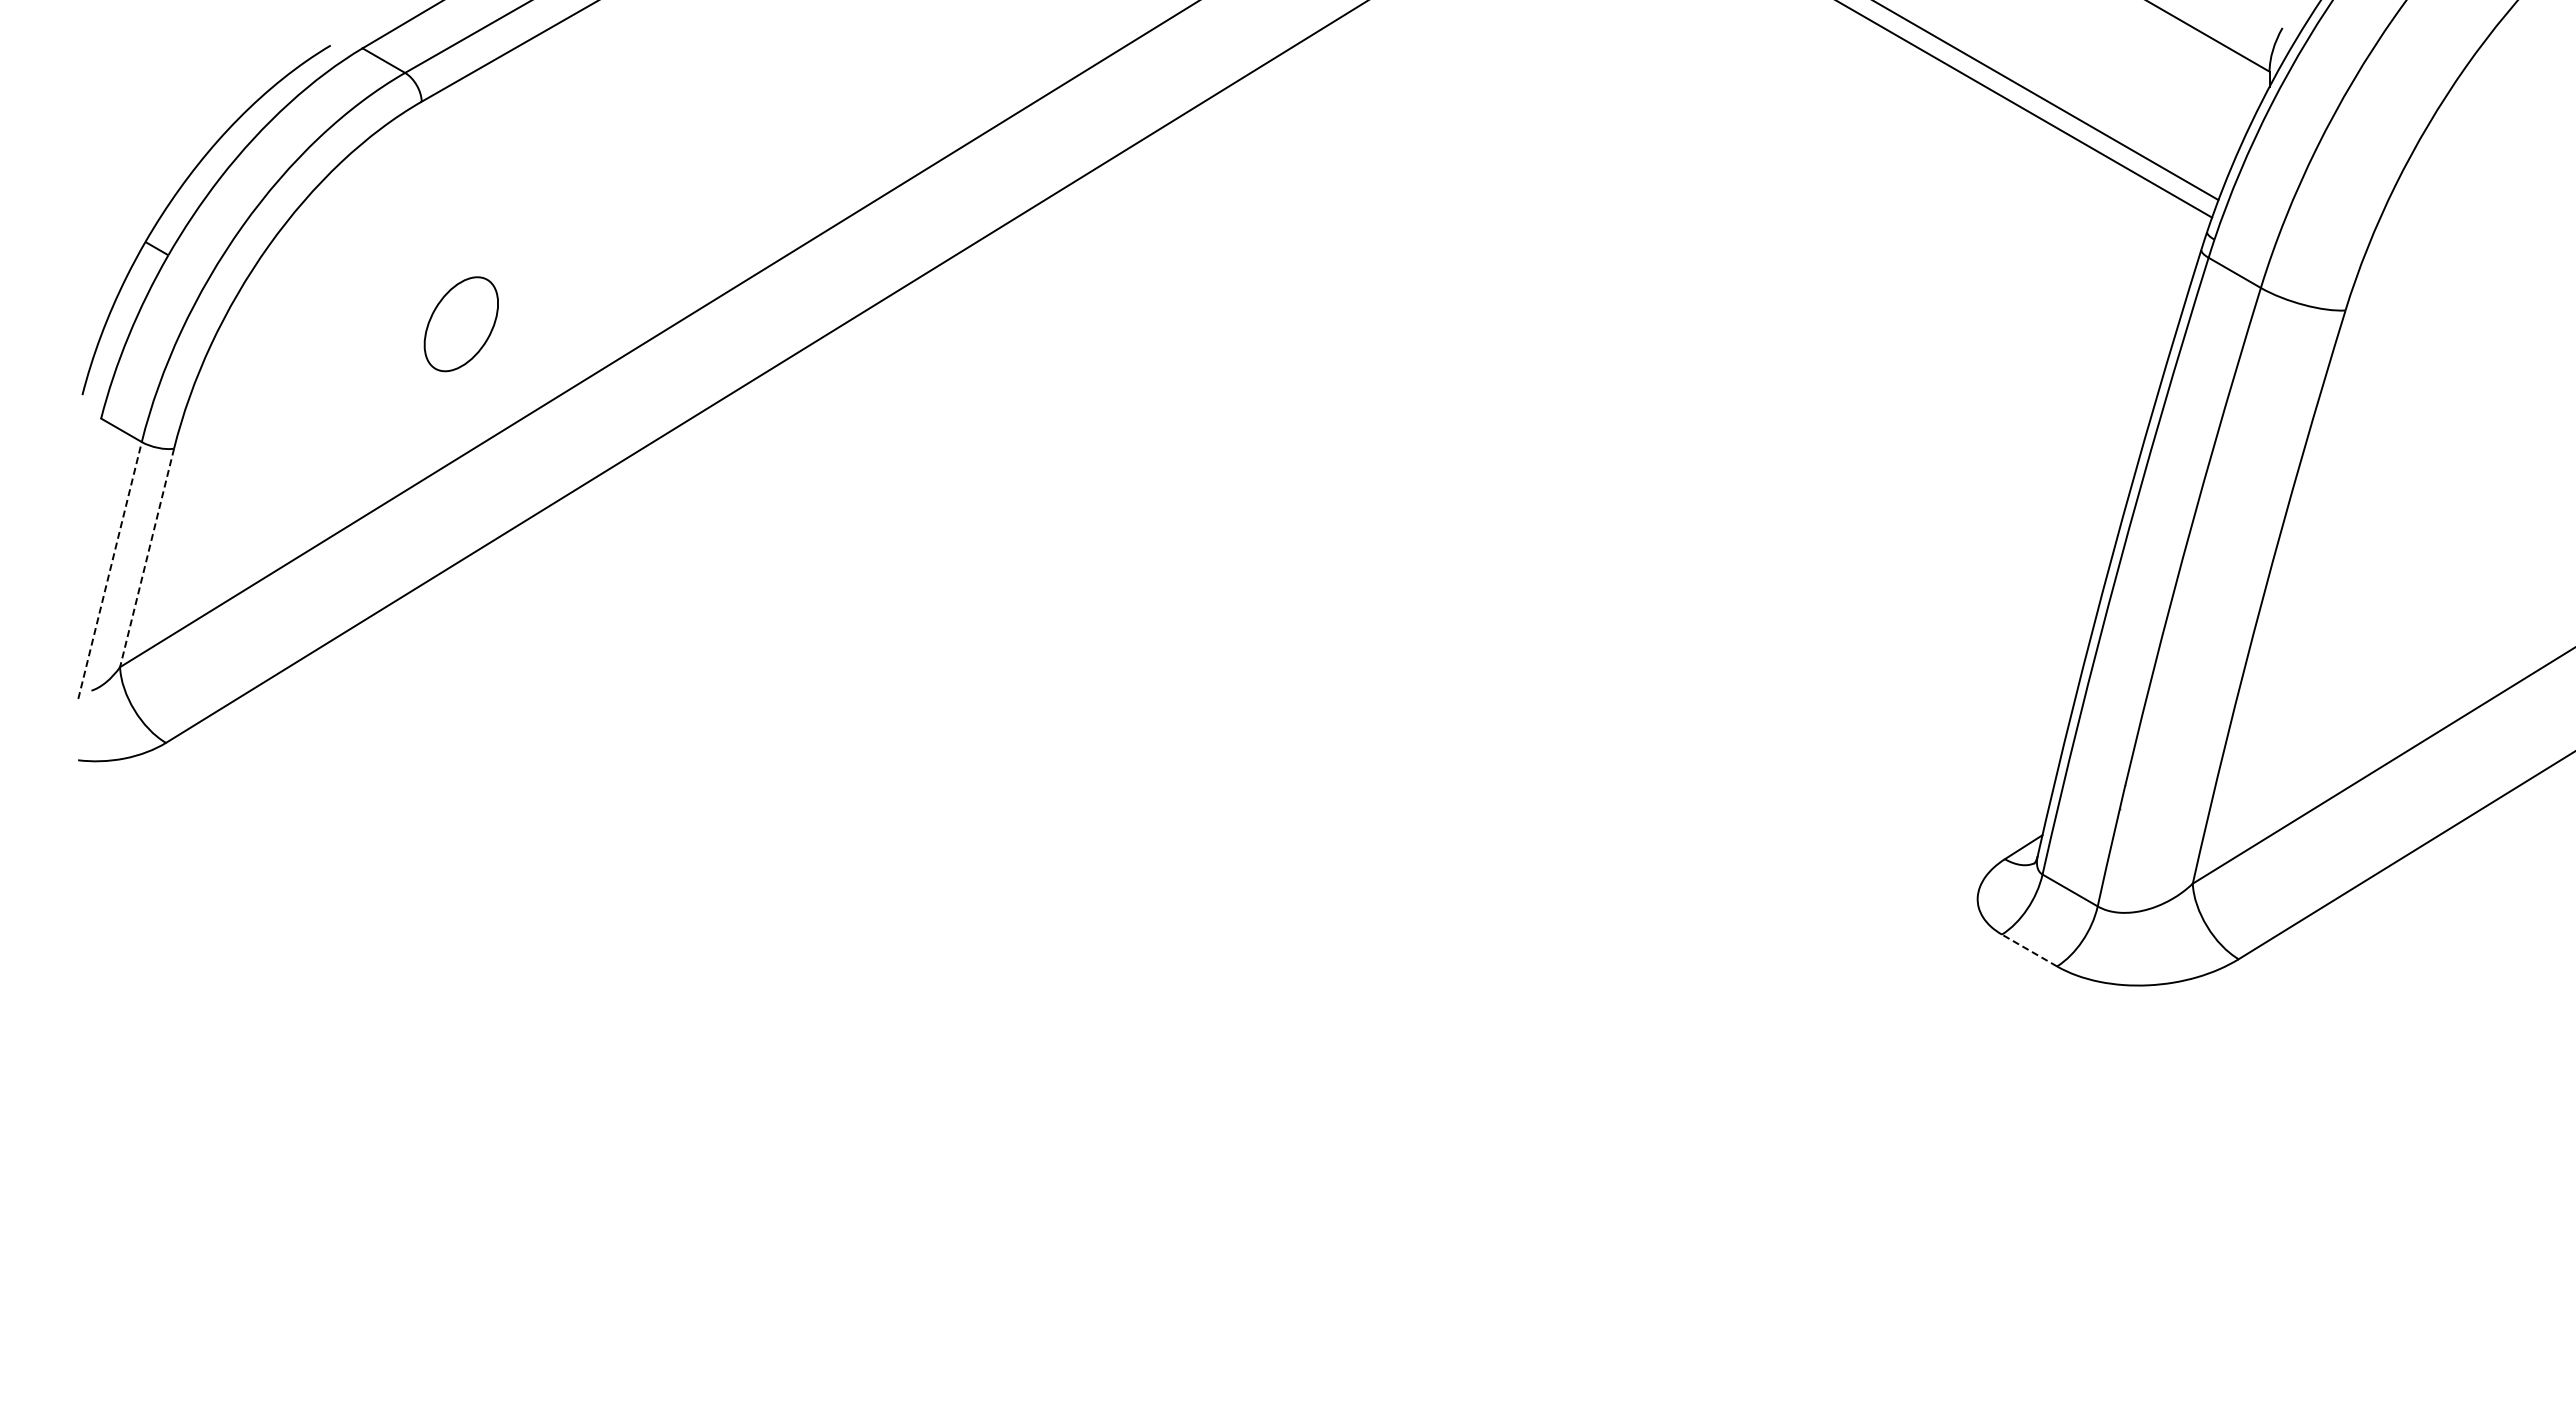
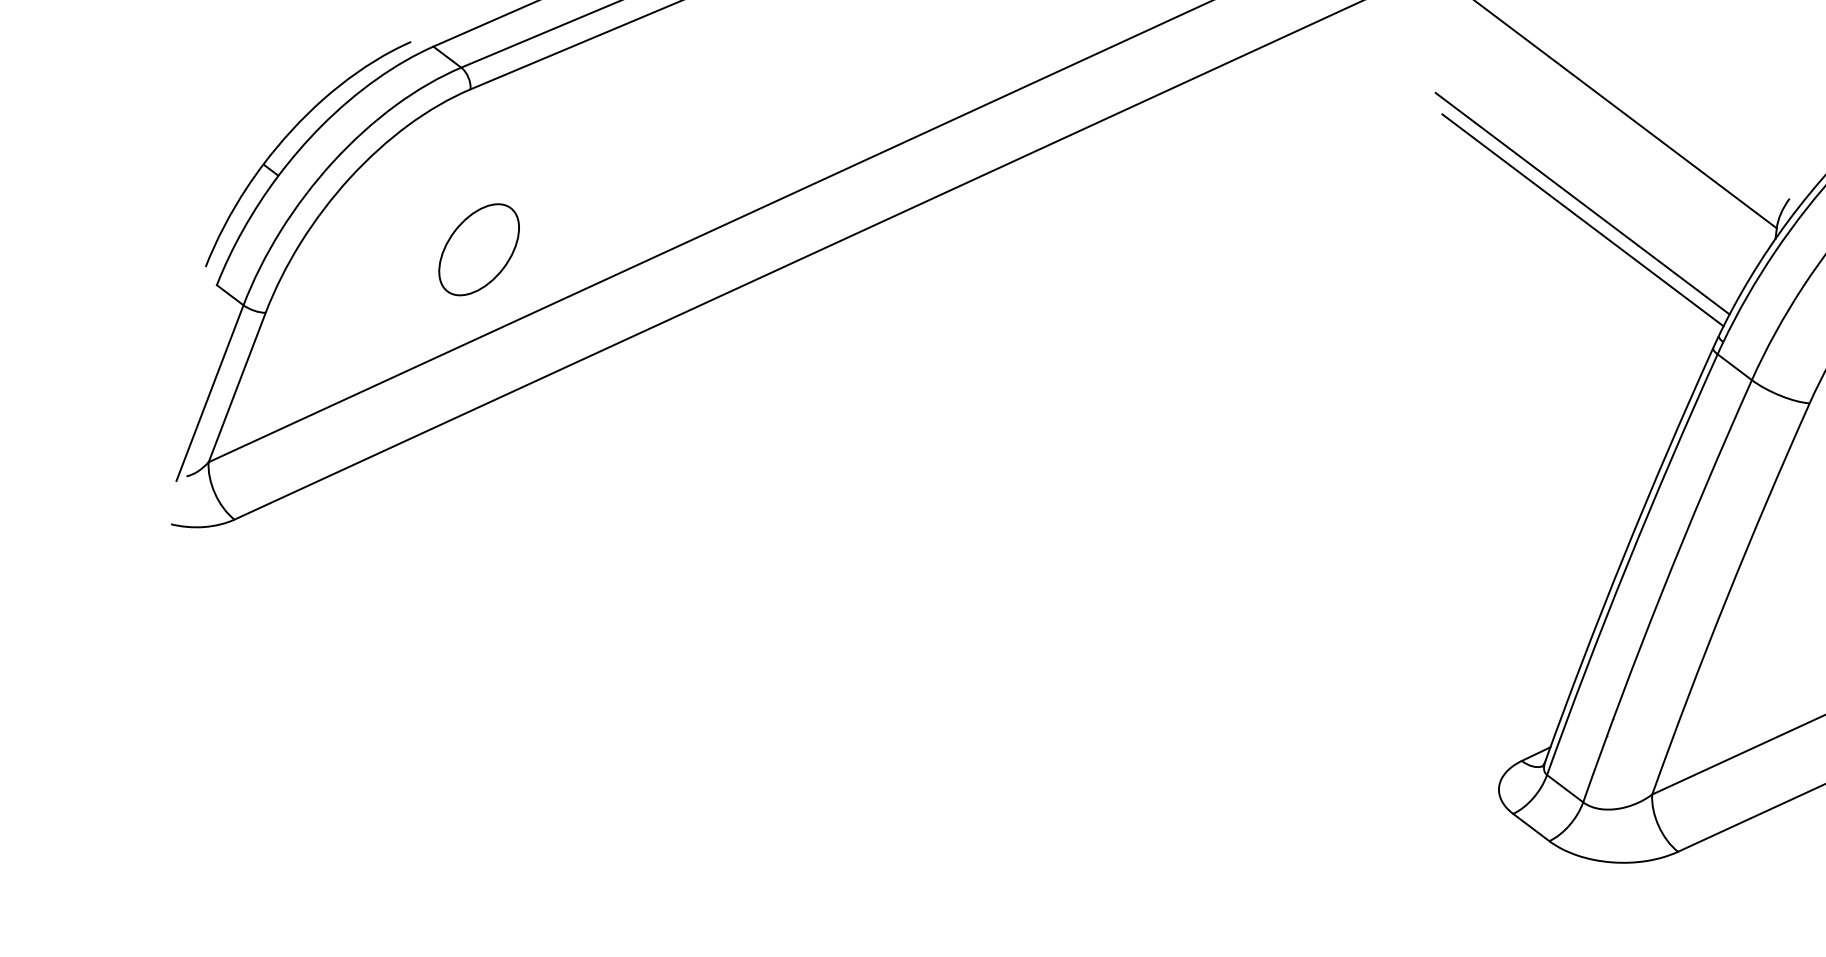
part: (461, 324) -> (479, 250), size x1.43
line: (147, 557) -> (237, 387), dashed -> solid
line: (110, 570) -> (210, 393), dashed -> solid
line: (2029, 950) -> (1531, 827), dashed -> solid

